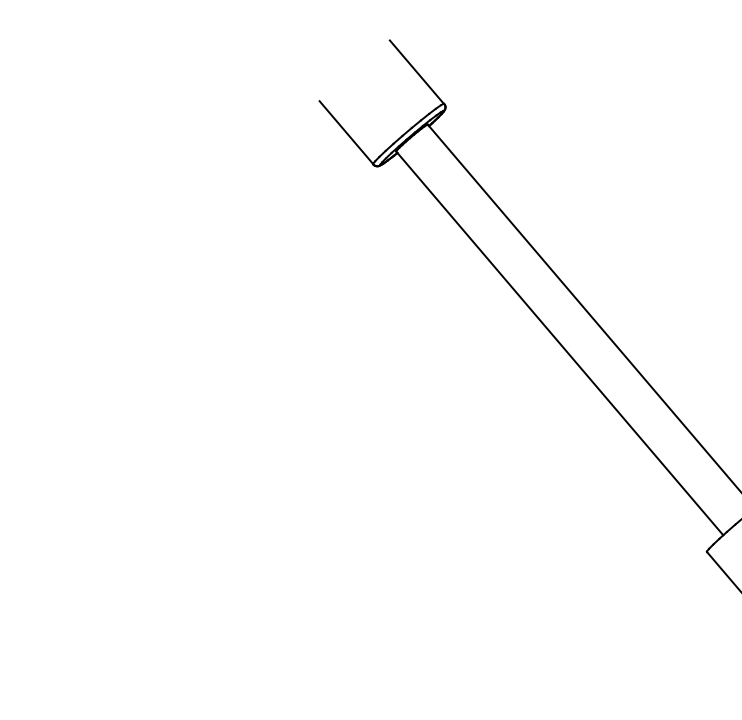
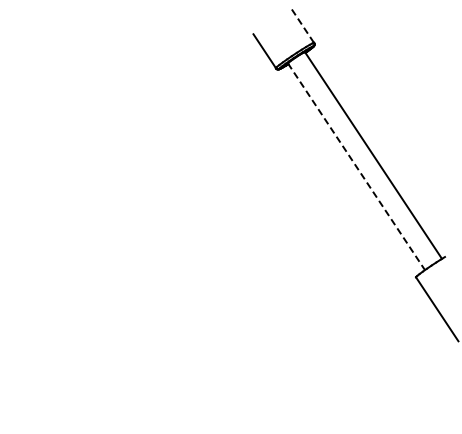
line: (416, 71) -> (302, 25), solid -> dashed
line: (560, 344) -> (356, 167), solid -> dashed

